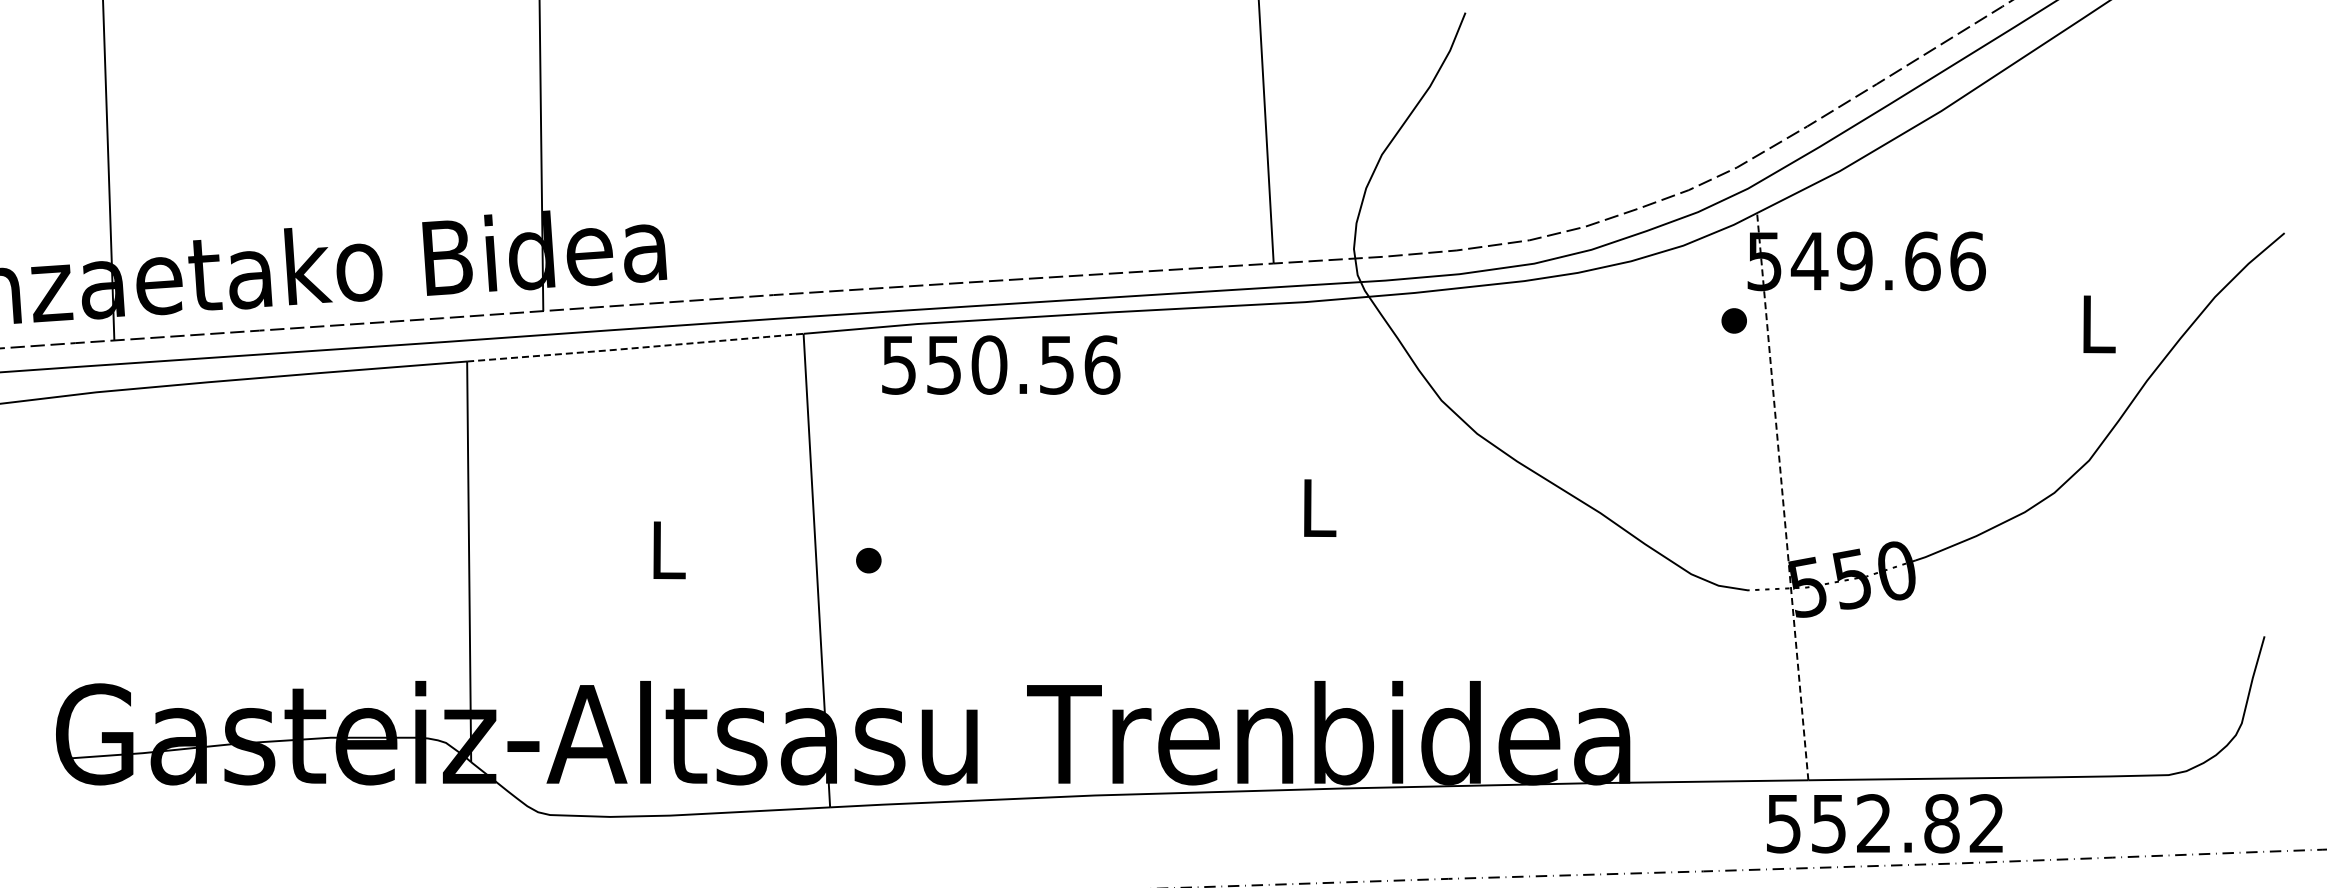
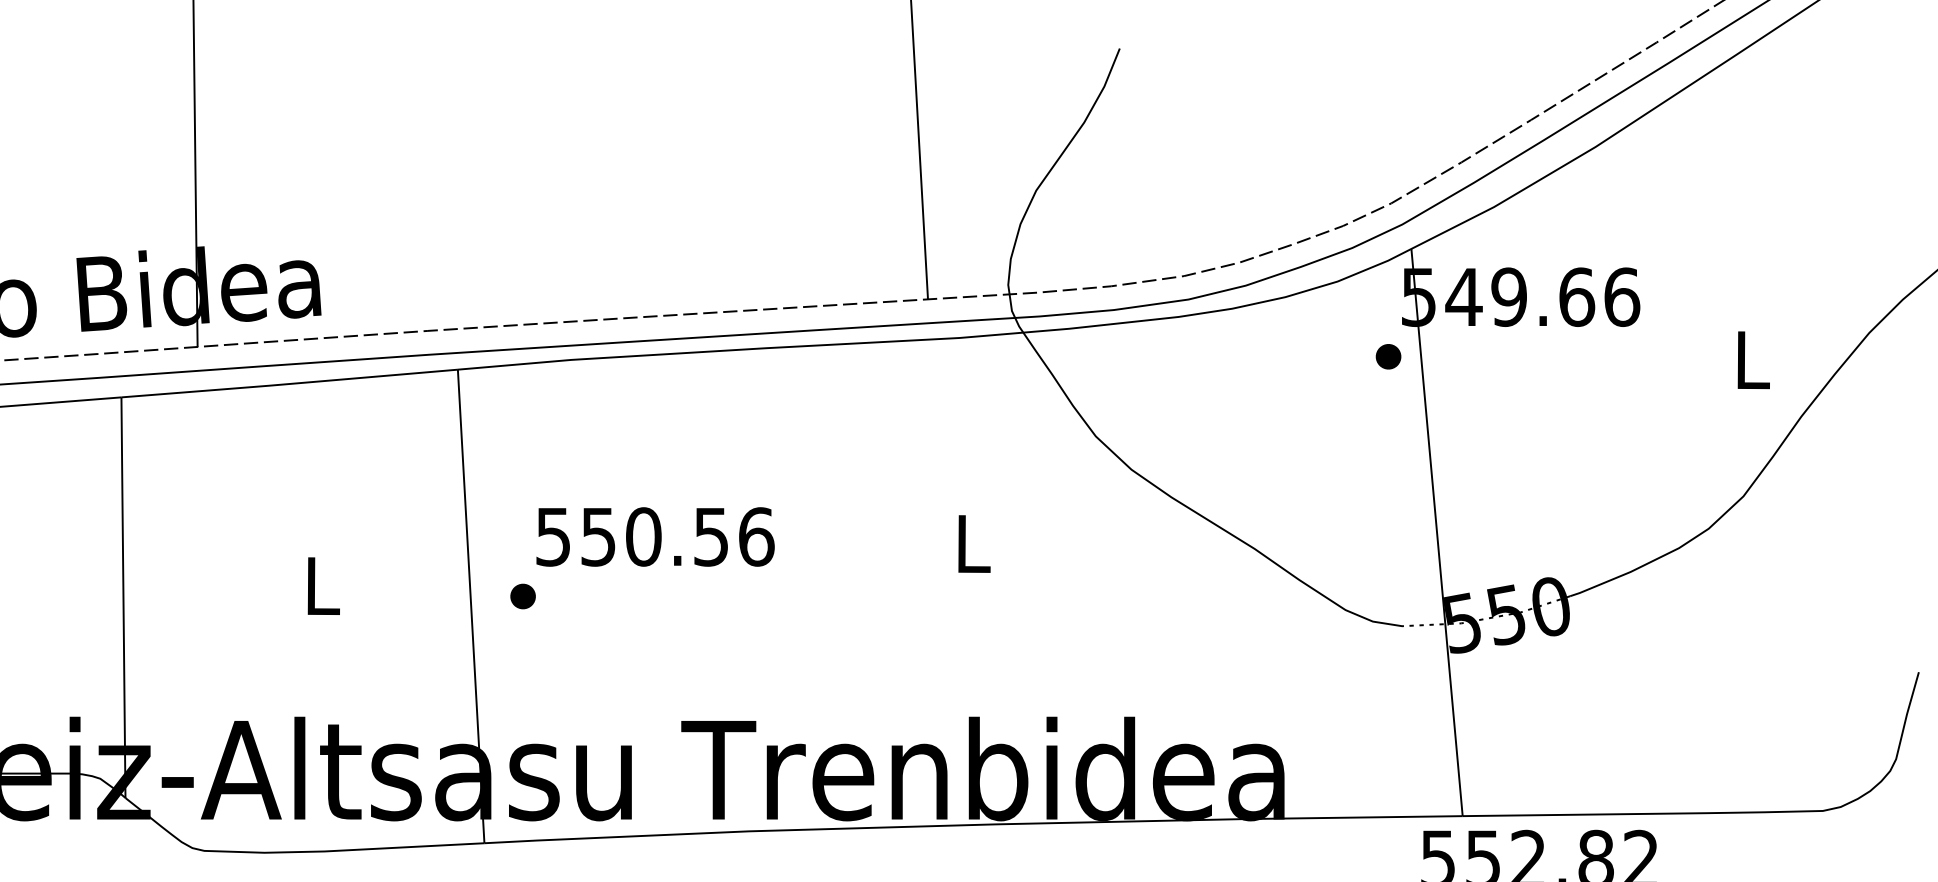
line: (635, 348) -> (289, 384), dashed -> solid
text: (1001, 364) -> (655, 536), moved
line: (1782, 496) -> (1436, 532), dashed -> solid

